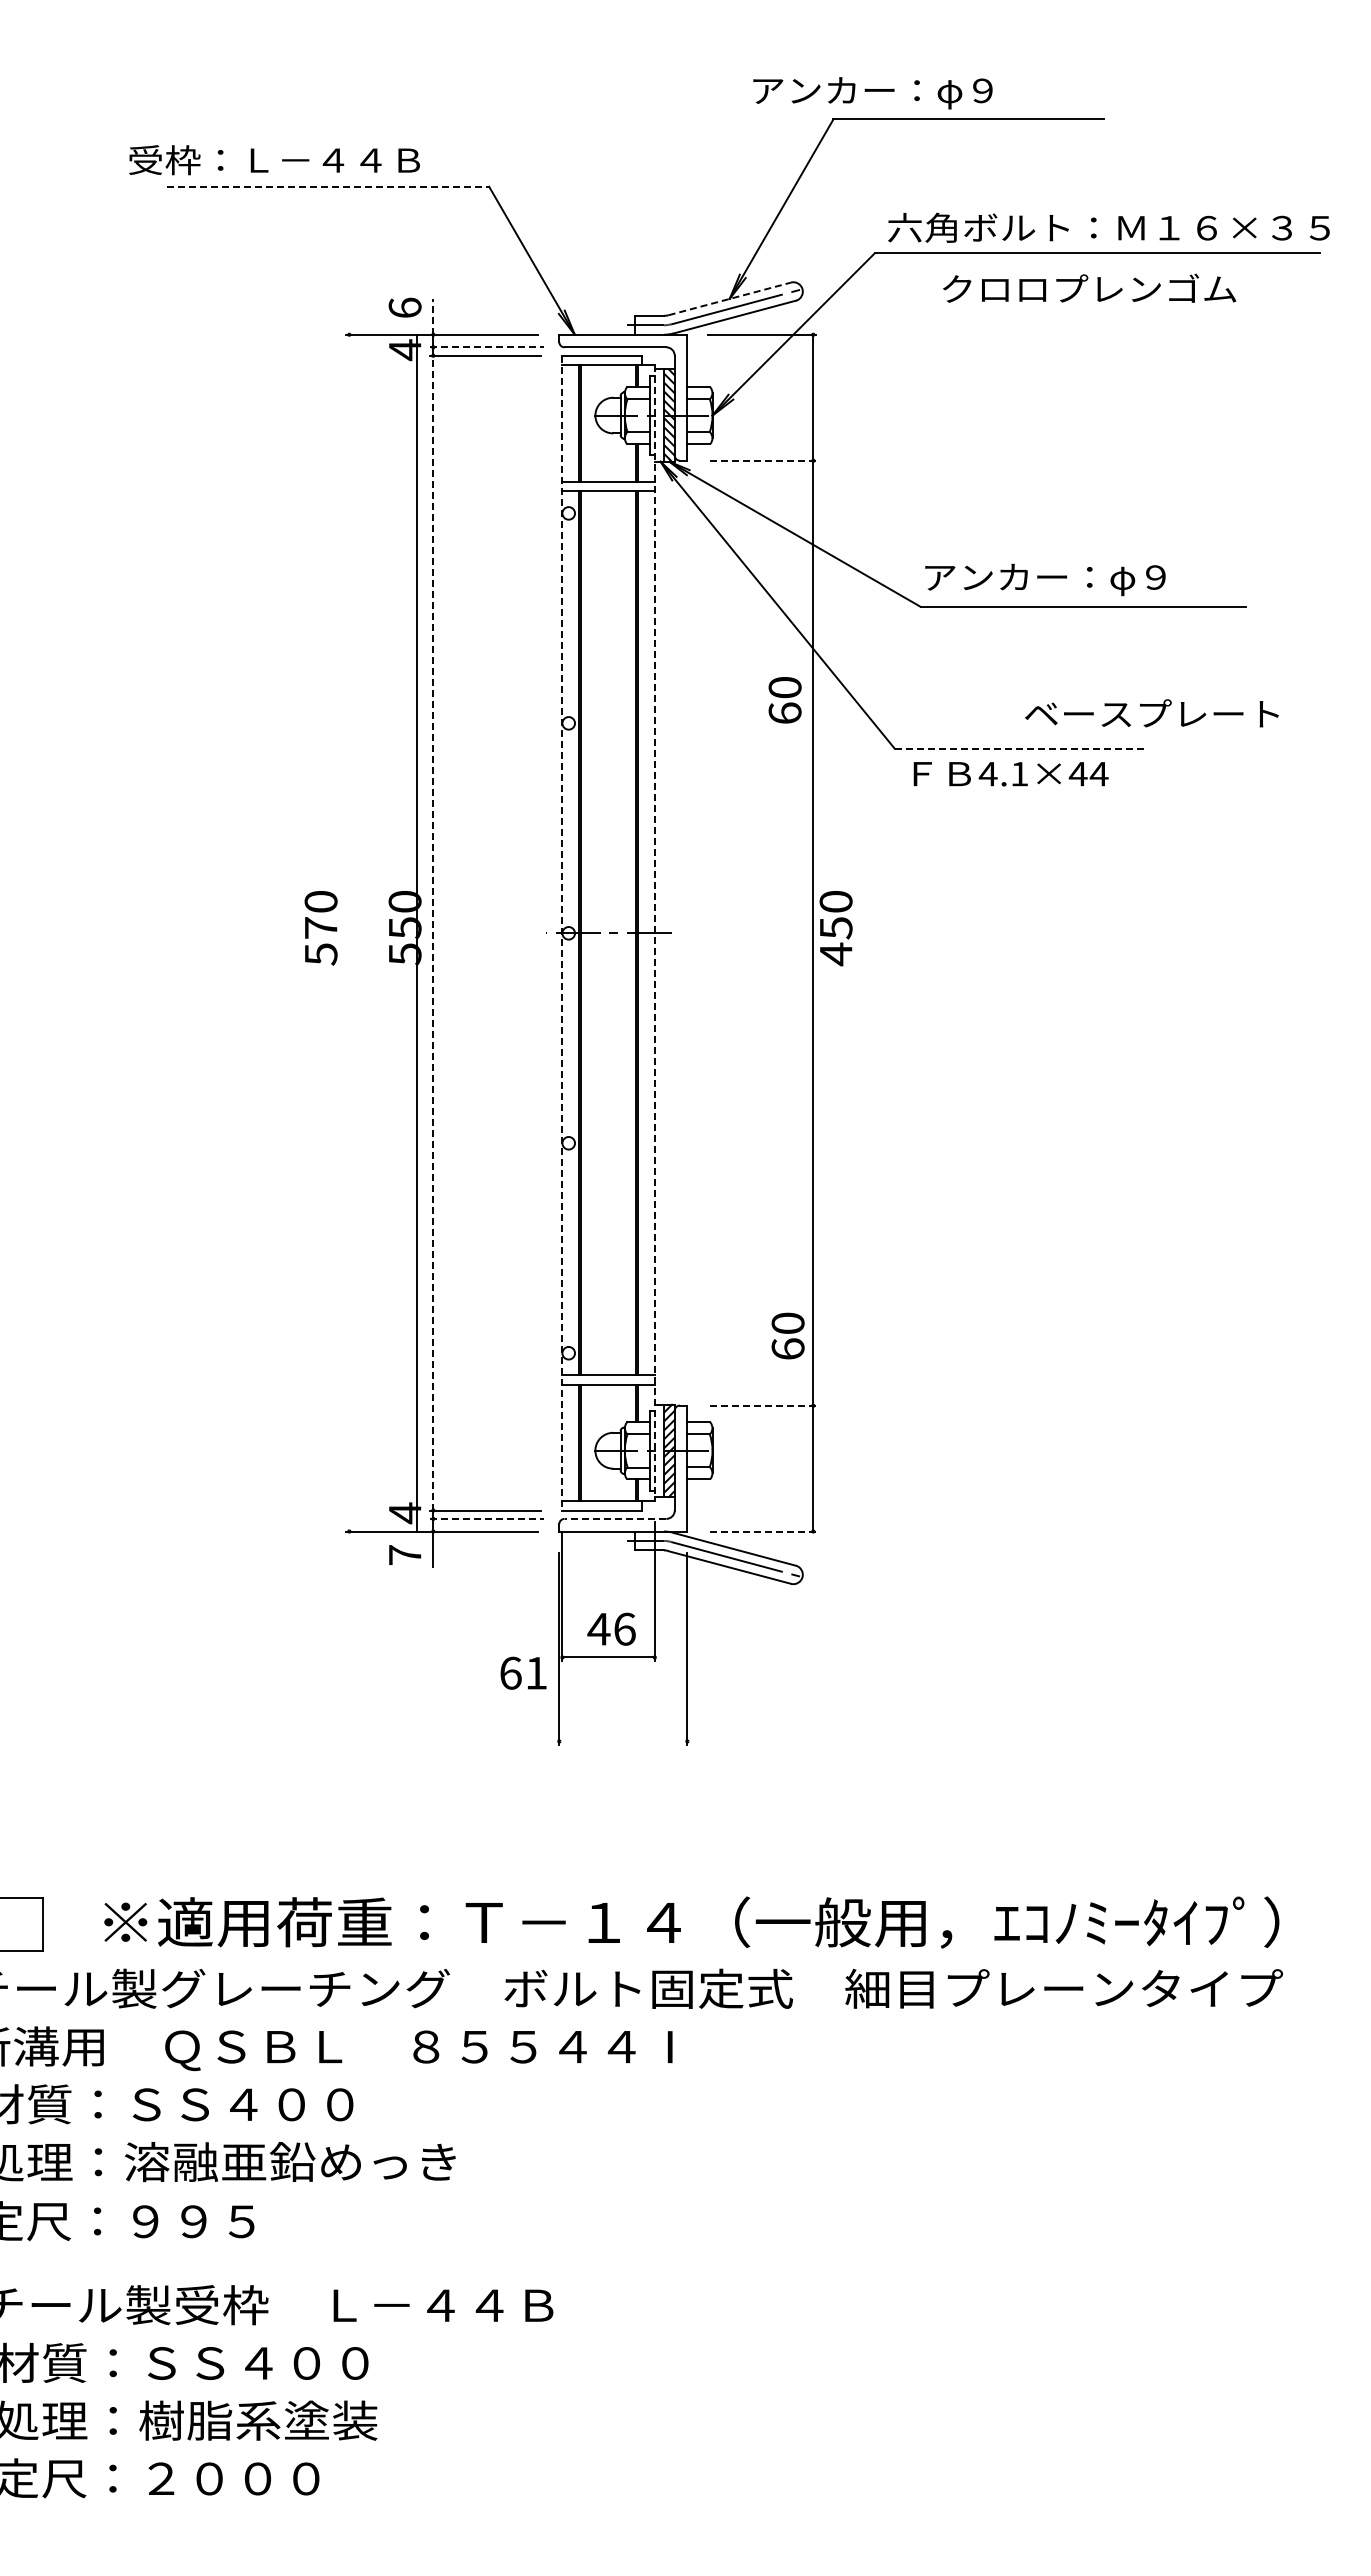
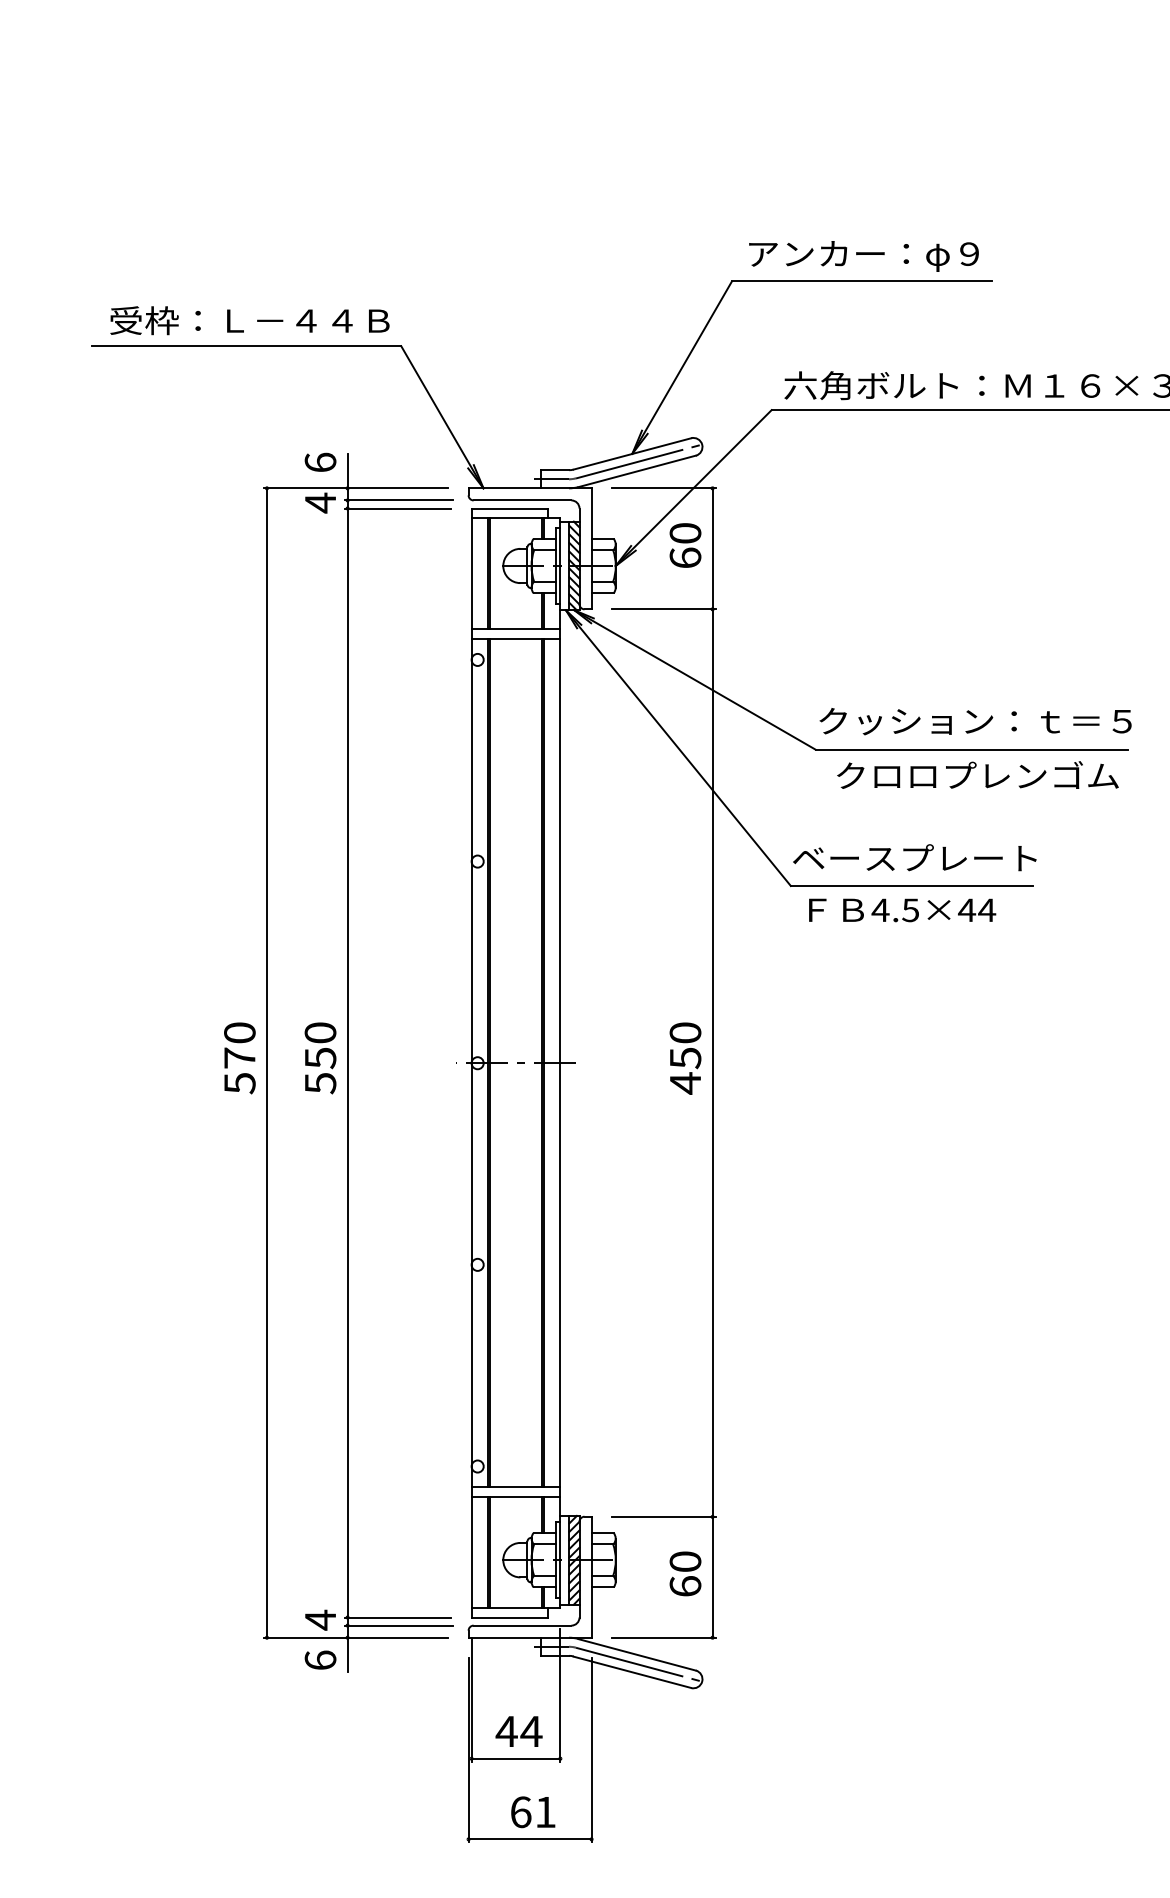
text: (872, 93) -> (863, 256), moved
text: (274, 160) -> (249, 321), moved
line: (328, 186) -> (246, 345), dashed -> solid
text: (1089, 287) -> (977, 774), moved
line: (730, 298) -> (633, 453), dashed -> solid
line: (433, 316) -> (347, 470), dashed -> solid
line: (486, 347) -> (398, 500), dashed -> solid
line: (761, 460) -> (662, 609), dashed -> solid
text: (1086, 579) -> (974, 723), アンカー：φ９ -> クッション：ｔ＝５
text: (784, 700) -> (684, 545), moved
text: (1151, 713) -> (914, 857), moved
line: (1020, 748) -> (911, 885), dashed -> solid
text: (1019, 774) -> (910, 910), 4.1×44 -> 4.5×44
text: (835, 928) -> (684, 1058), moved
line: (417, 932) -> (267, 1062), moved
line: (433, 932) -> (347, 1062), dashed -> solid
line: (562, 933) -> (471, 1063), dashed -> solid
line: (654, 933) -> (560, 1063), dashed -> solid
text: (787, 1335) -> (684, 1573), moved
line: (761, 1405) -> (662, 1516), dashed -> solid
line: (486, 1518) -> (398, 1625), dashed -> solid
line: (615, 1518) -> (522, 1625), dashed -> solid
line: (761, 1531) -> (662, 1637), dashed -> solid
text: (404, 1554) -> (319, 1659), 7 -> 6
text: (624, 1628) -> (531, 1730), 46 -> 44
text: (523, 1672) -> (533, 1811), moved
line: (623, 1741) -> (530, 1839), added

